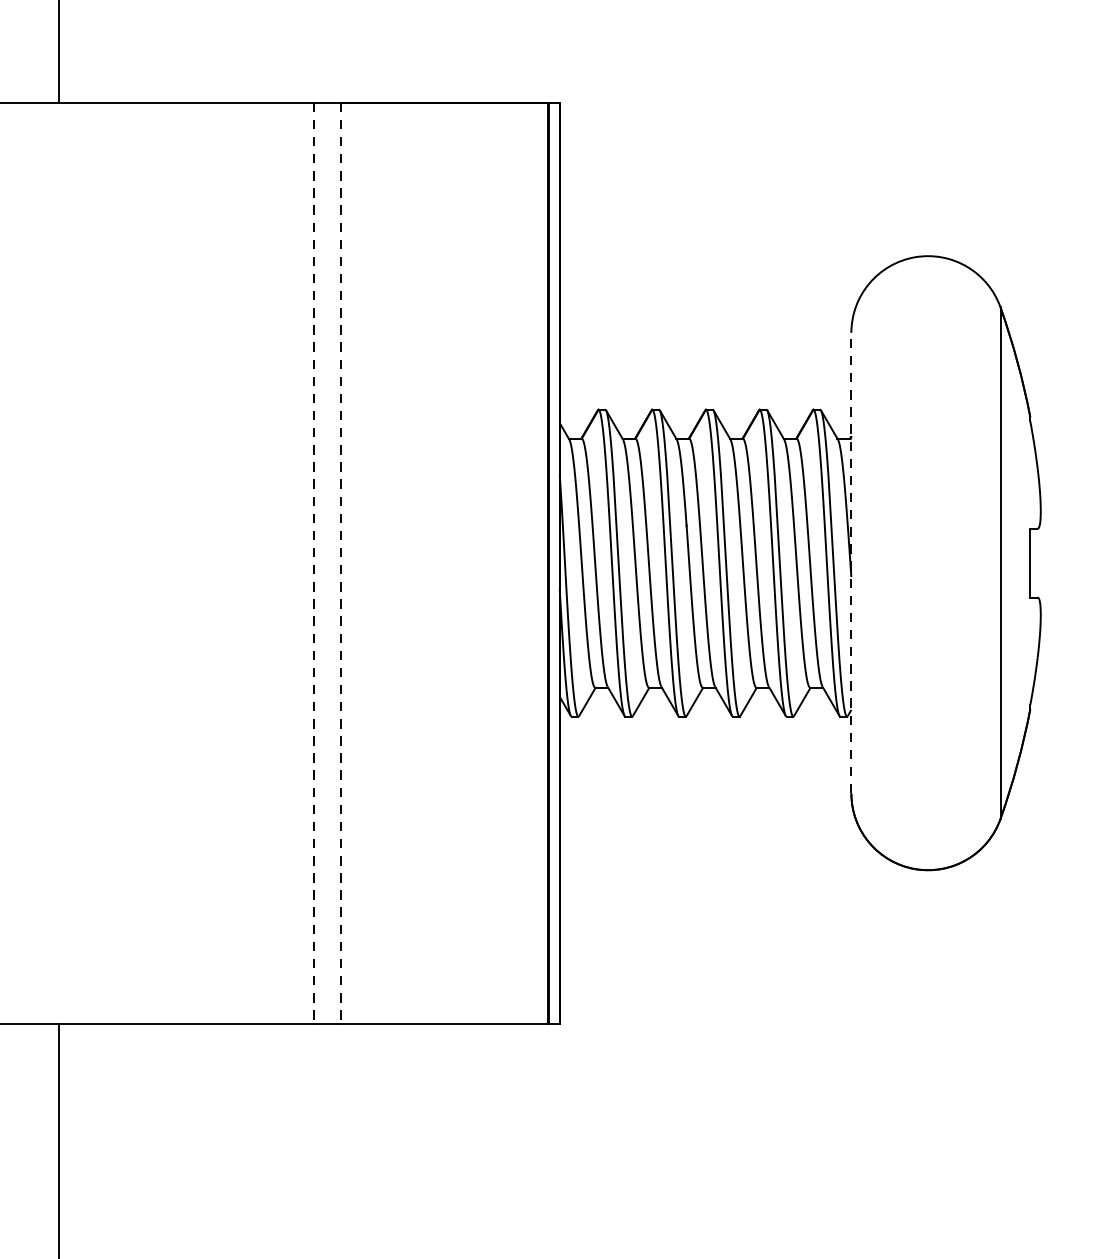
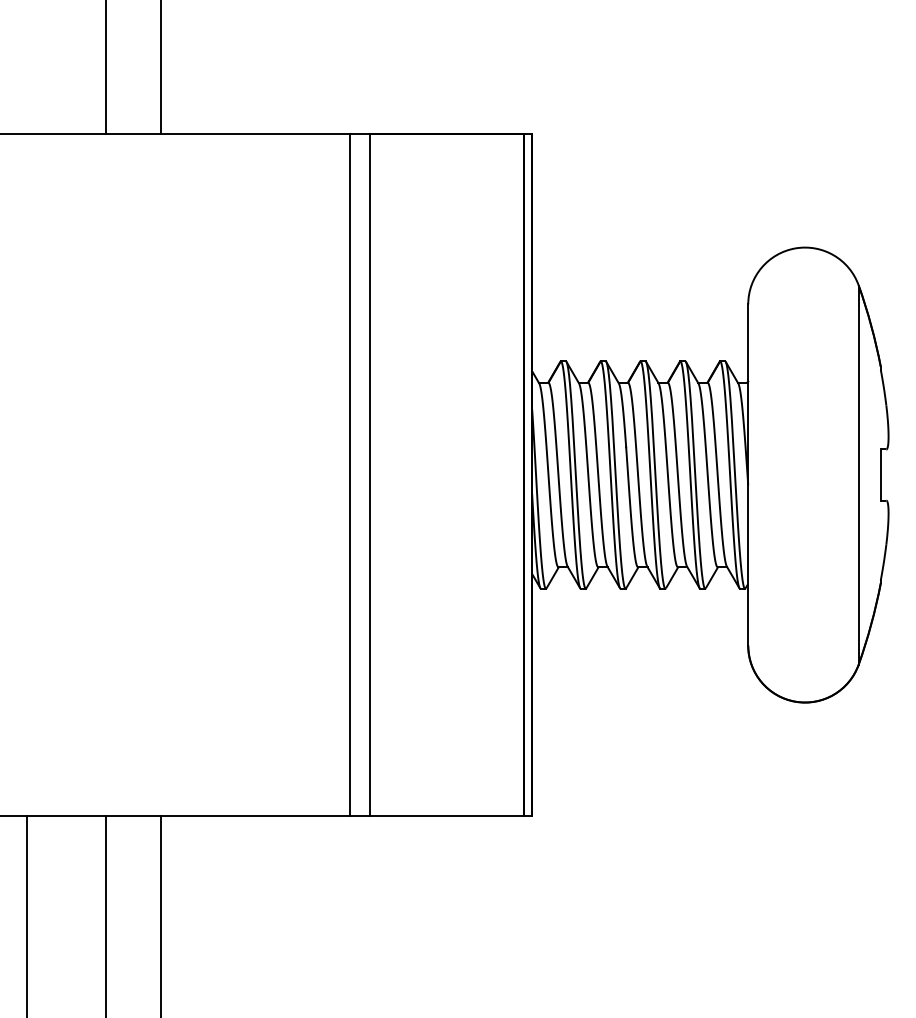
line: (313, 563) -> (349, 475), dashed -> solid
line: (340, 563) -> (369, 475), dashed -> solid
line: (851, 563) -> (748, 475), dashed -> solid

